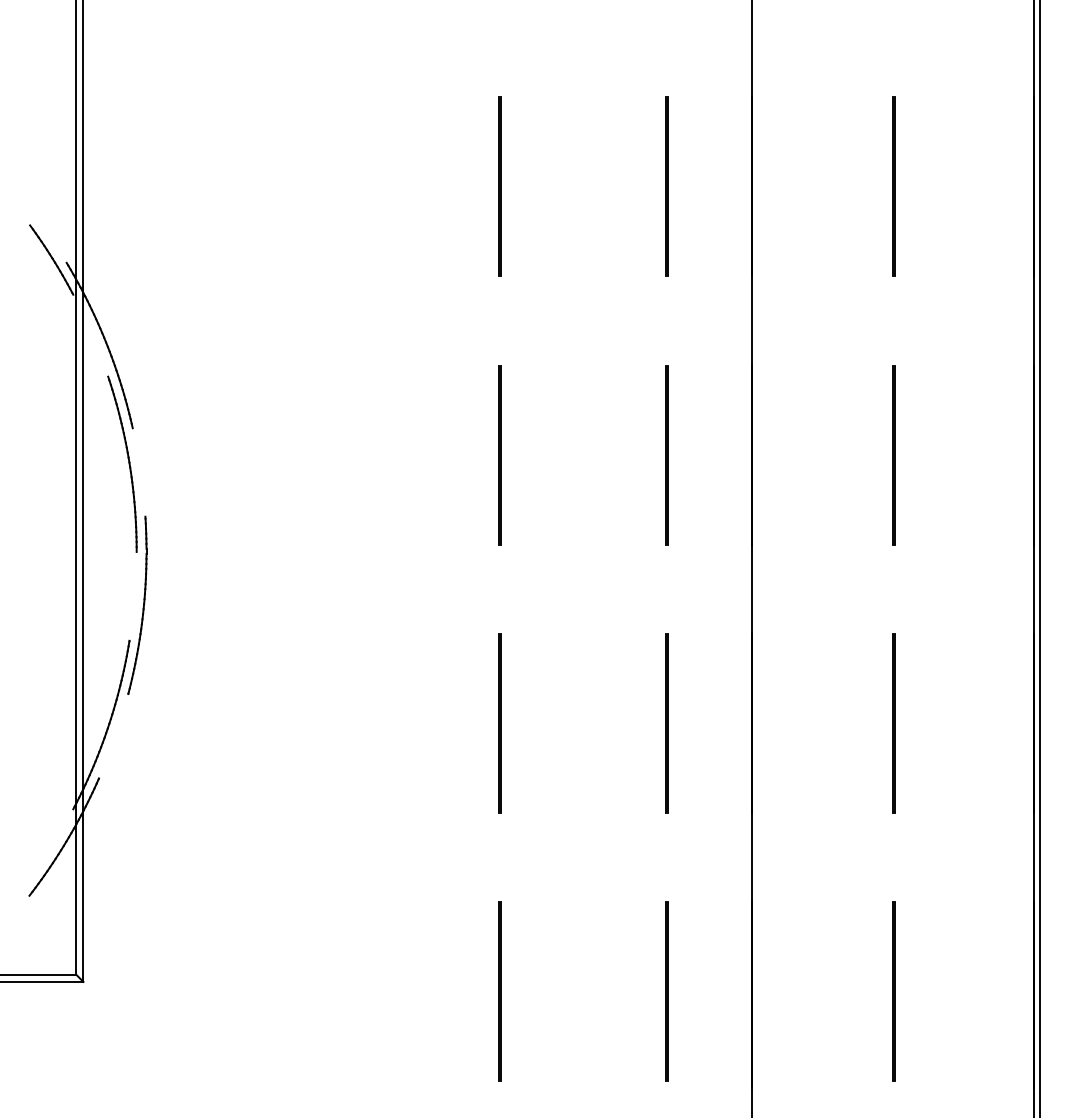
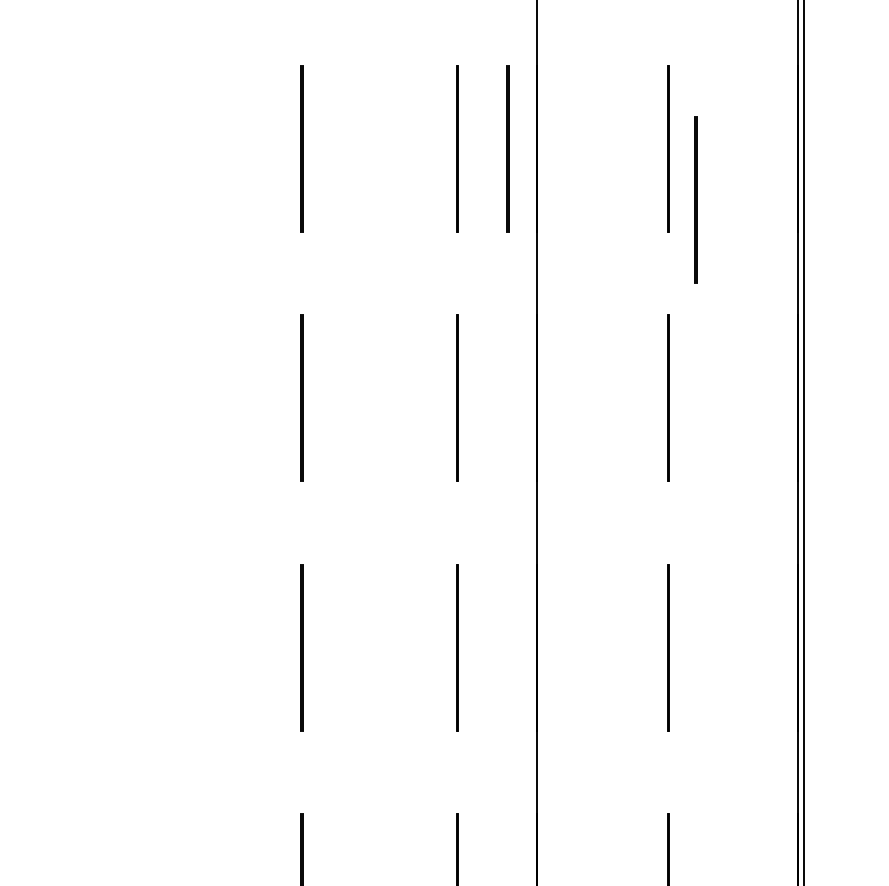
line: (720, 186) -> (507, 148), added
line: (923, 241) -> (695, 199), added

